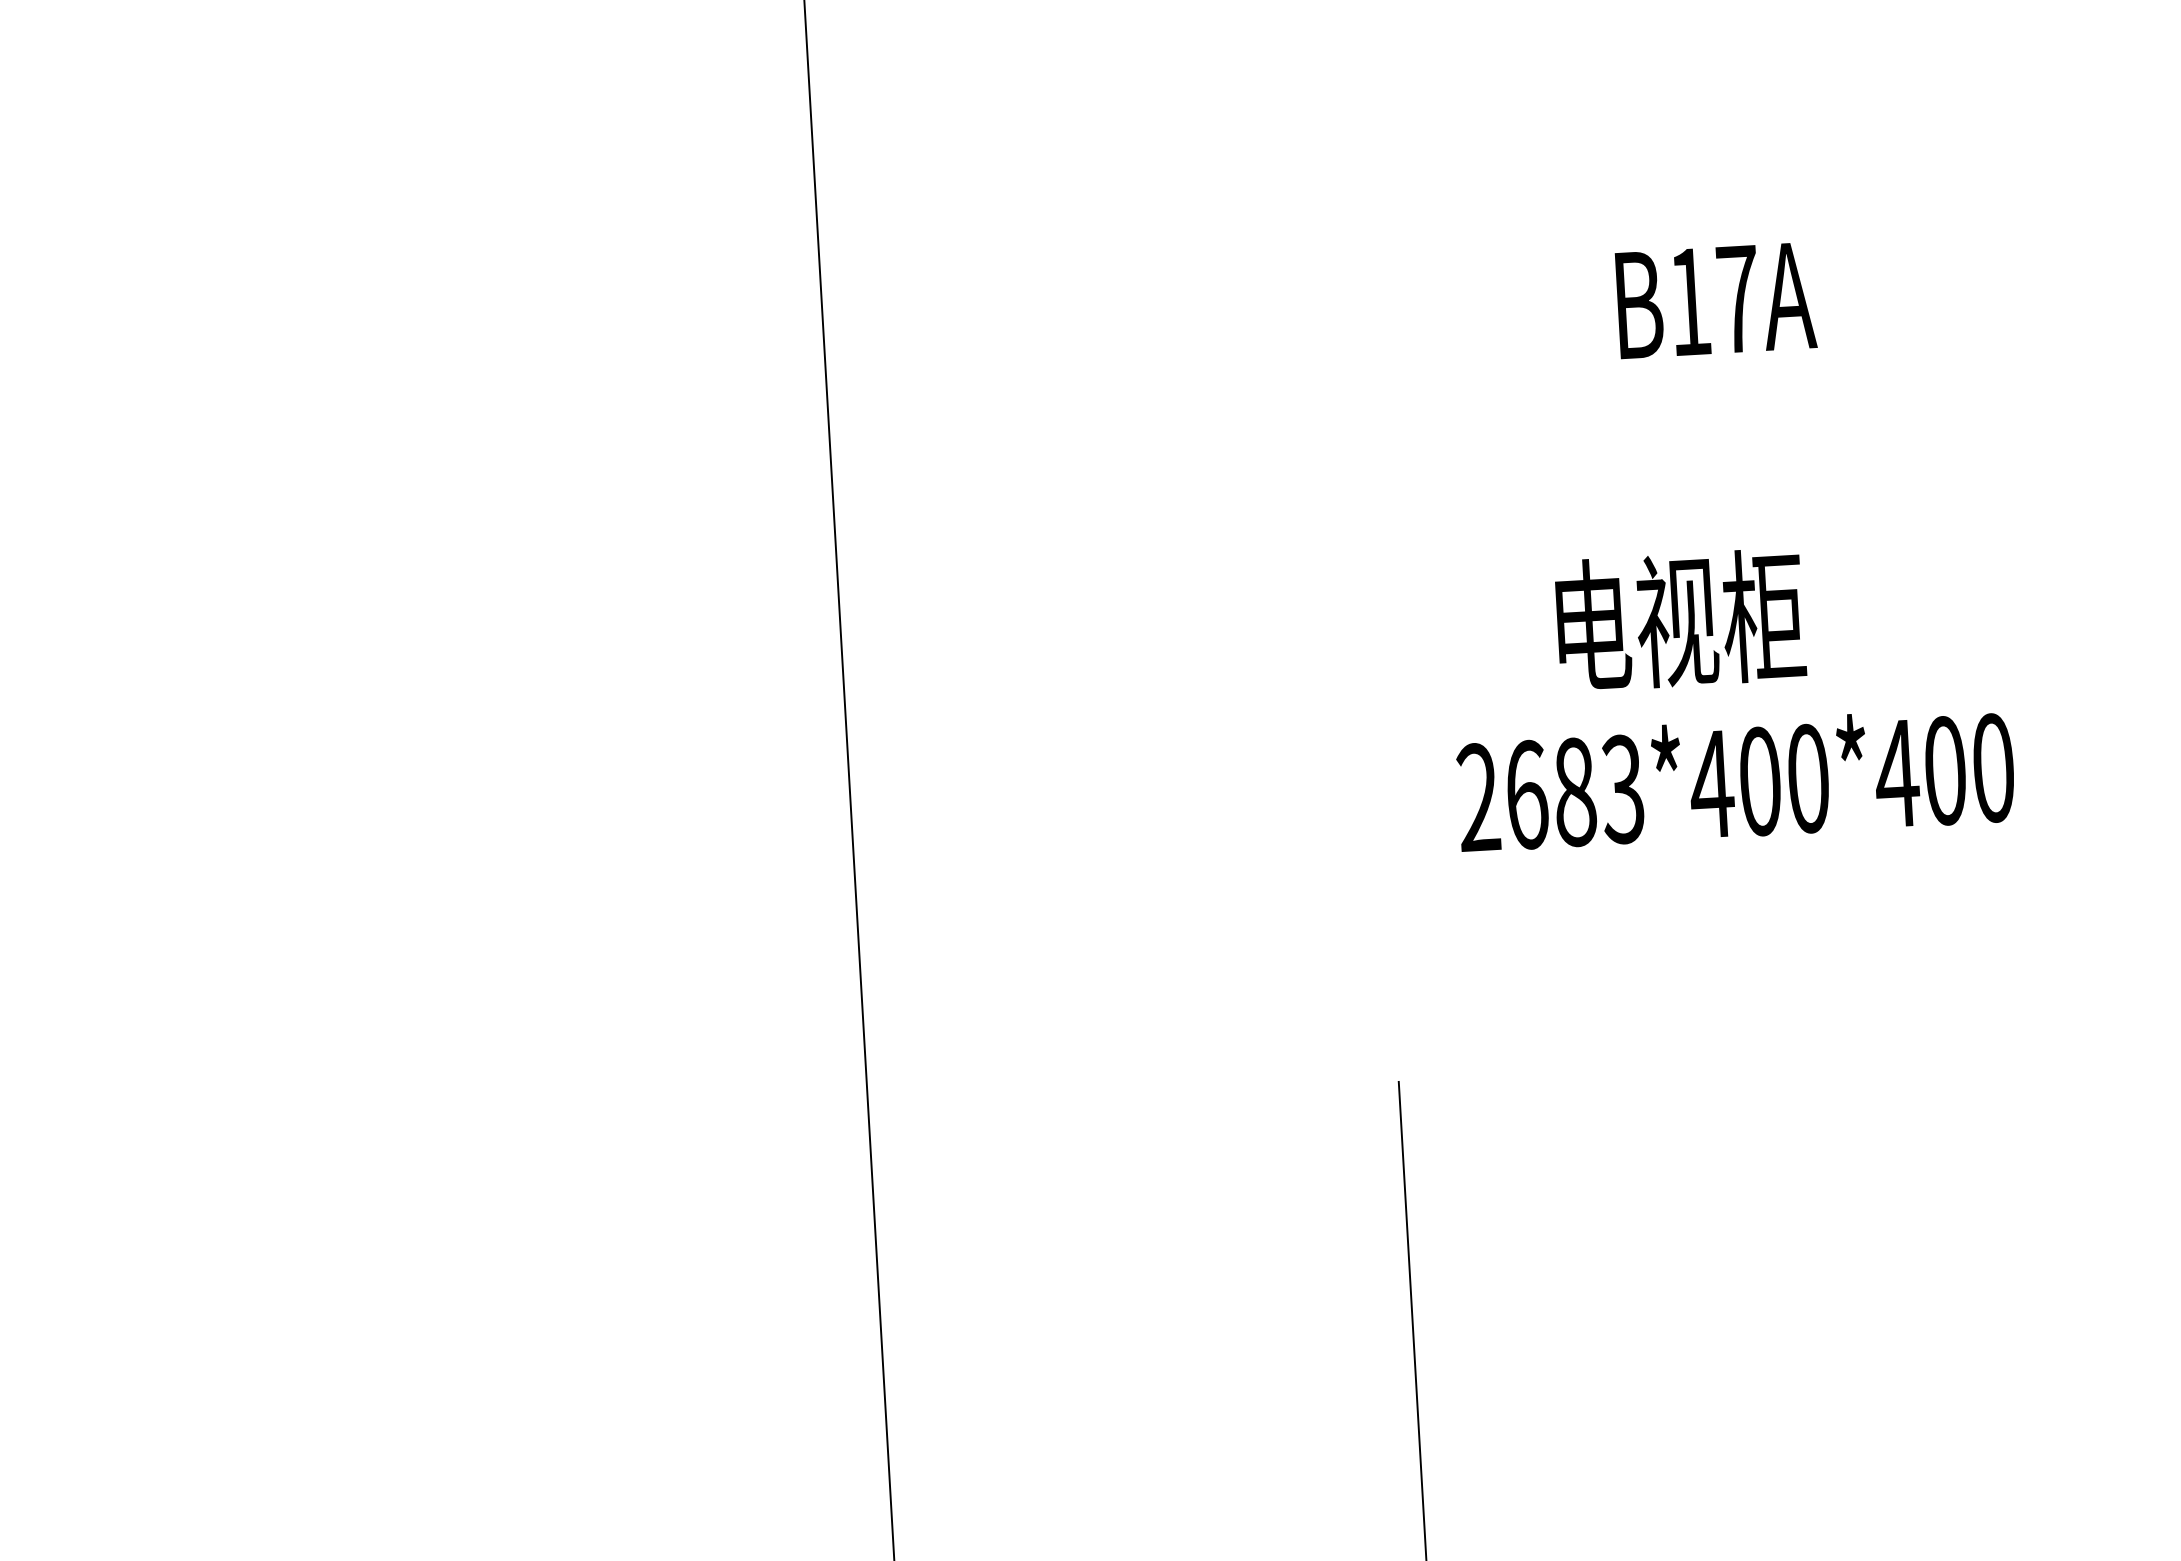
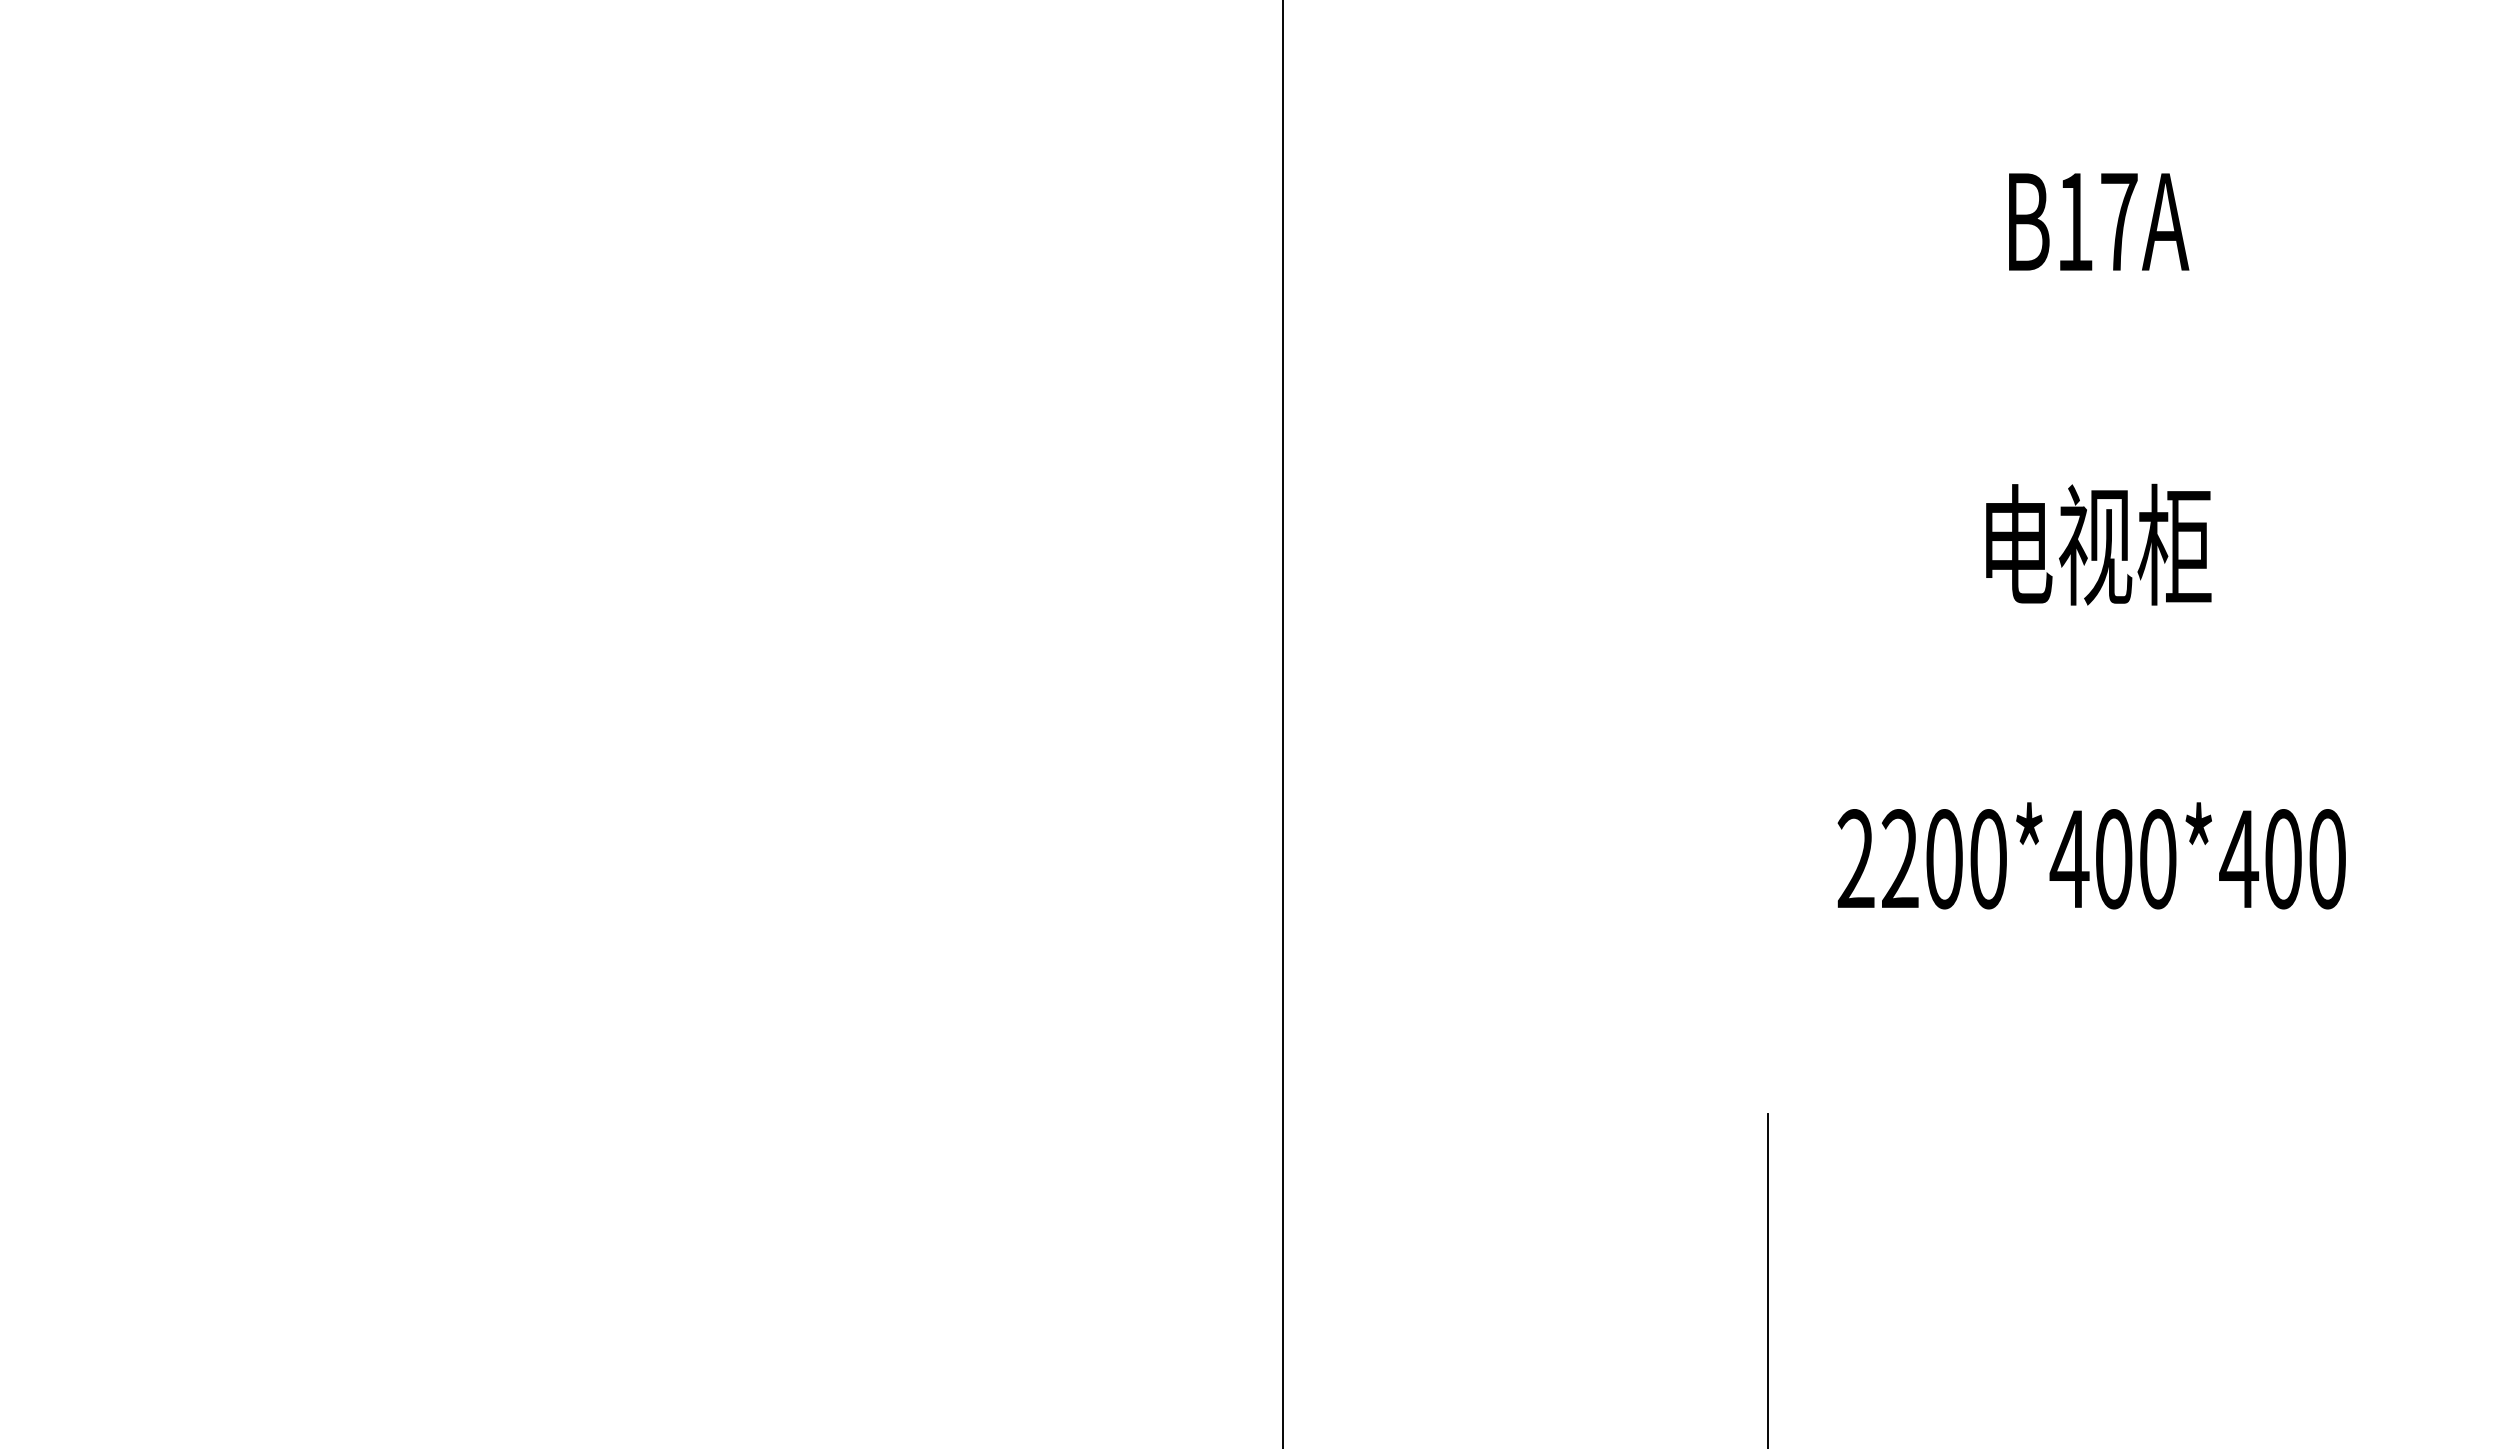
text: (1716, 299) -> (2099, 221), moved
text: (1680, 619) -> (2098, 544), moved
text: (1574, 792) -> (1943, 859), 2683*400*400 -> 2200*400*400

